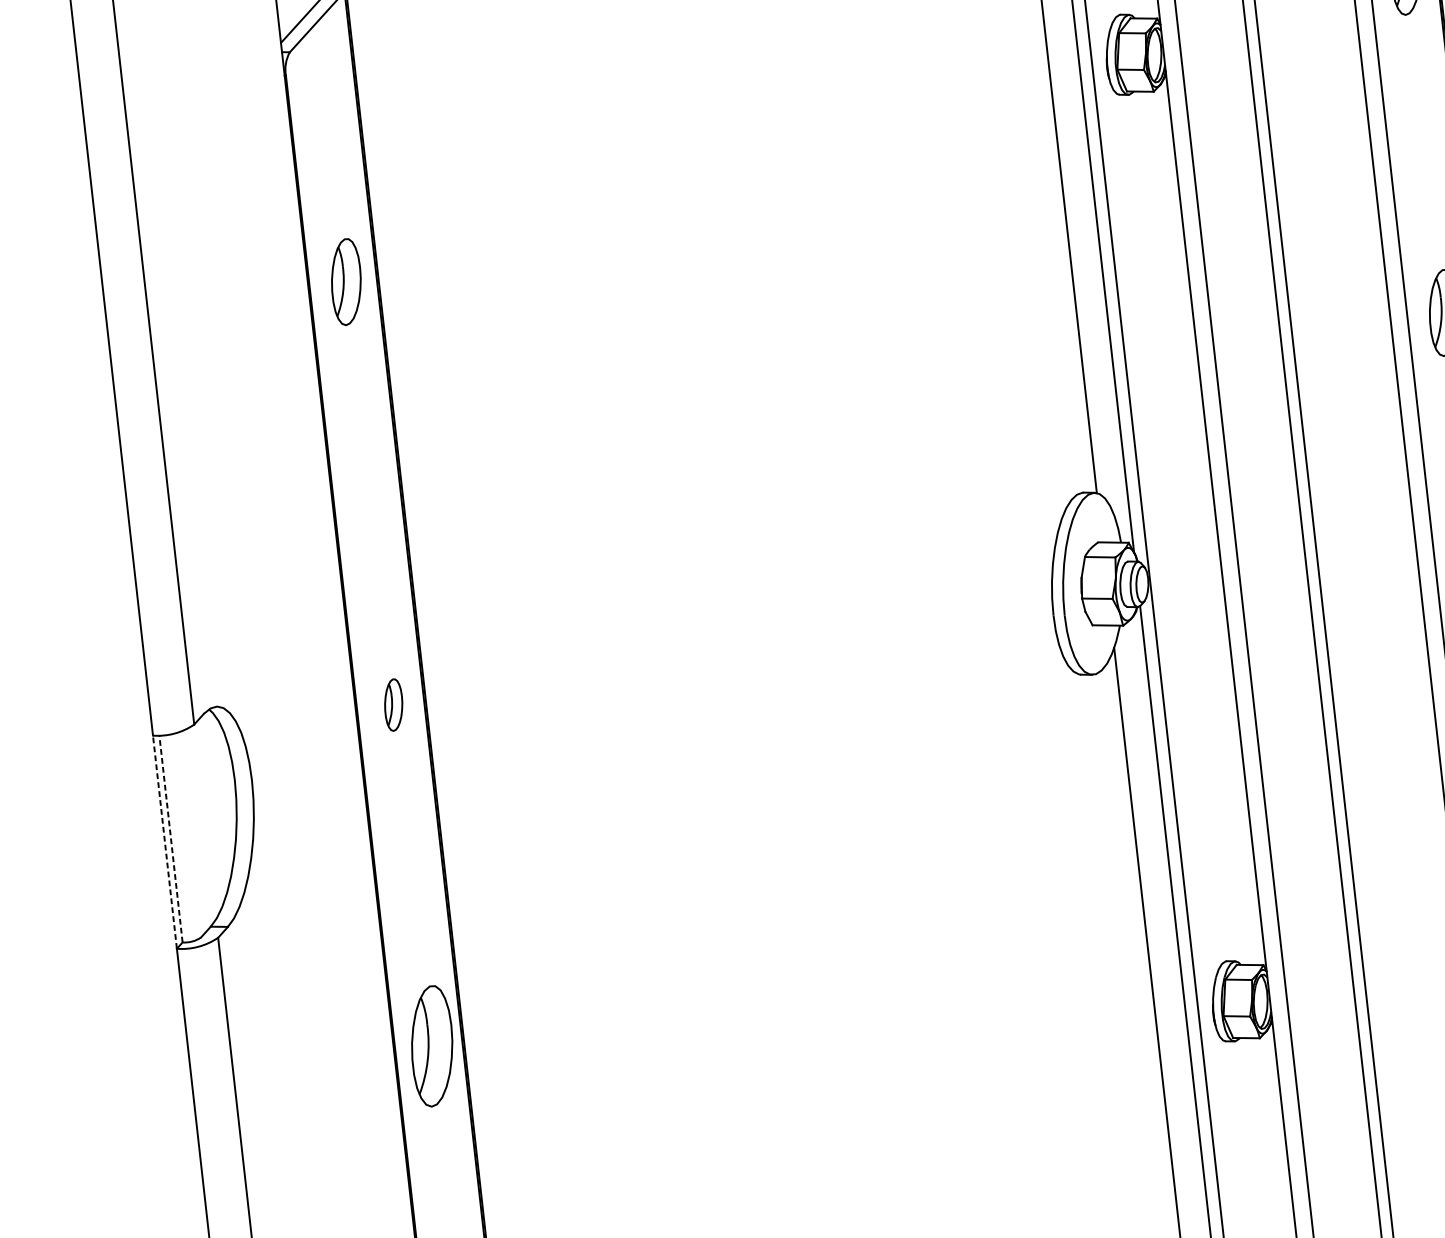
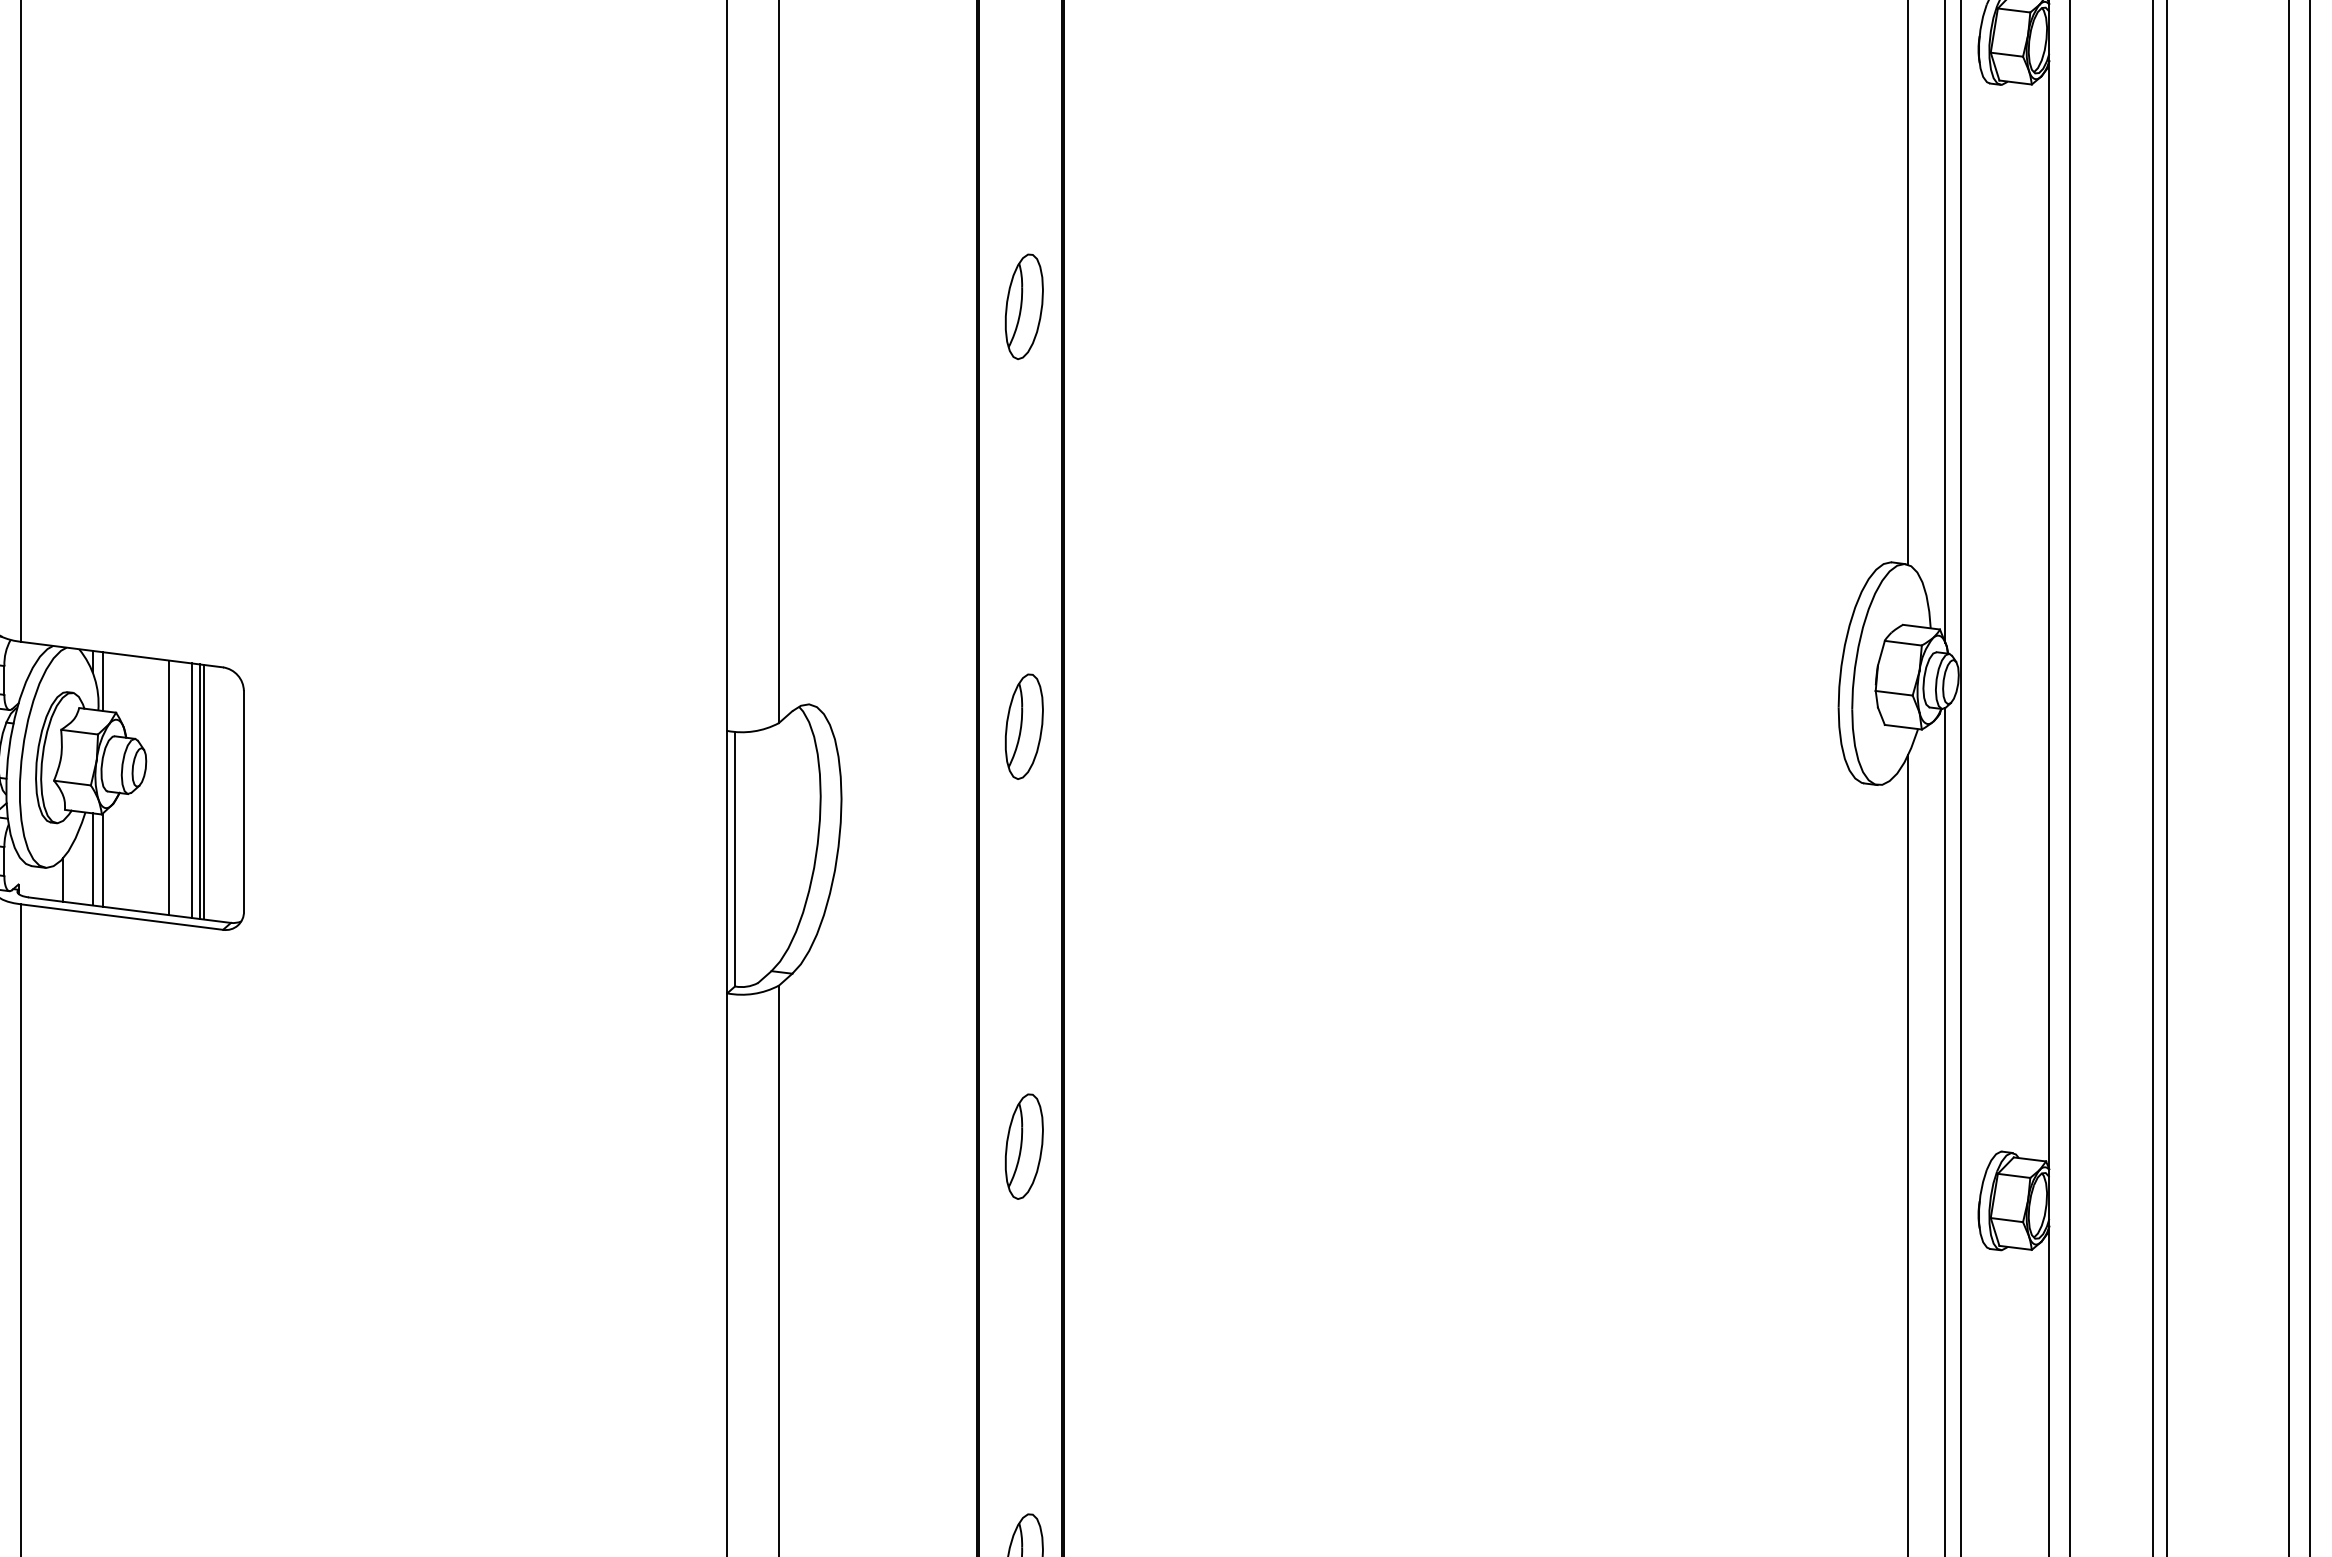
part: (345, 281) -> (1023, 306), moved
part: (393, 705) -> (1023, 726), size x1.67
line: (171, 838) -> (735, 858), dashed -> solid
line: (165, 841) -> (727, 861), dashed -> solid
part: (431, 1046) -> (1023, 1146), size x0.71

